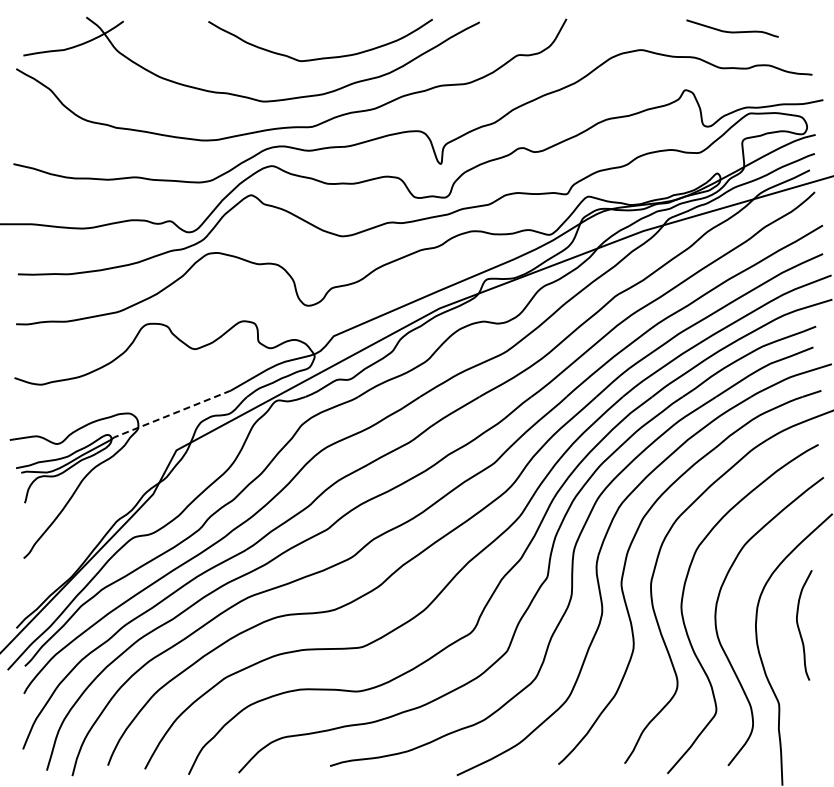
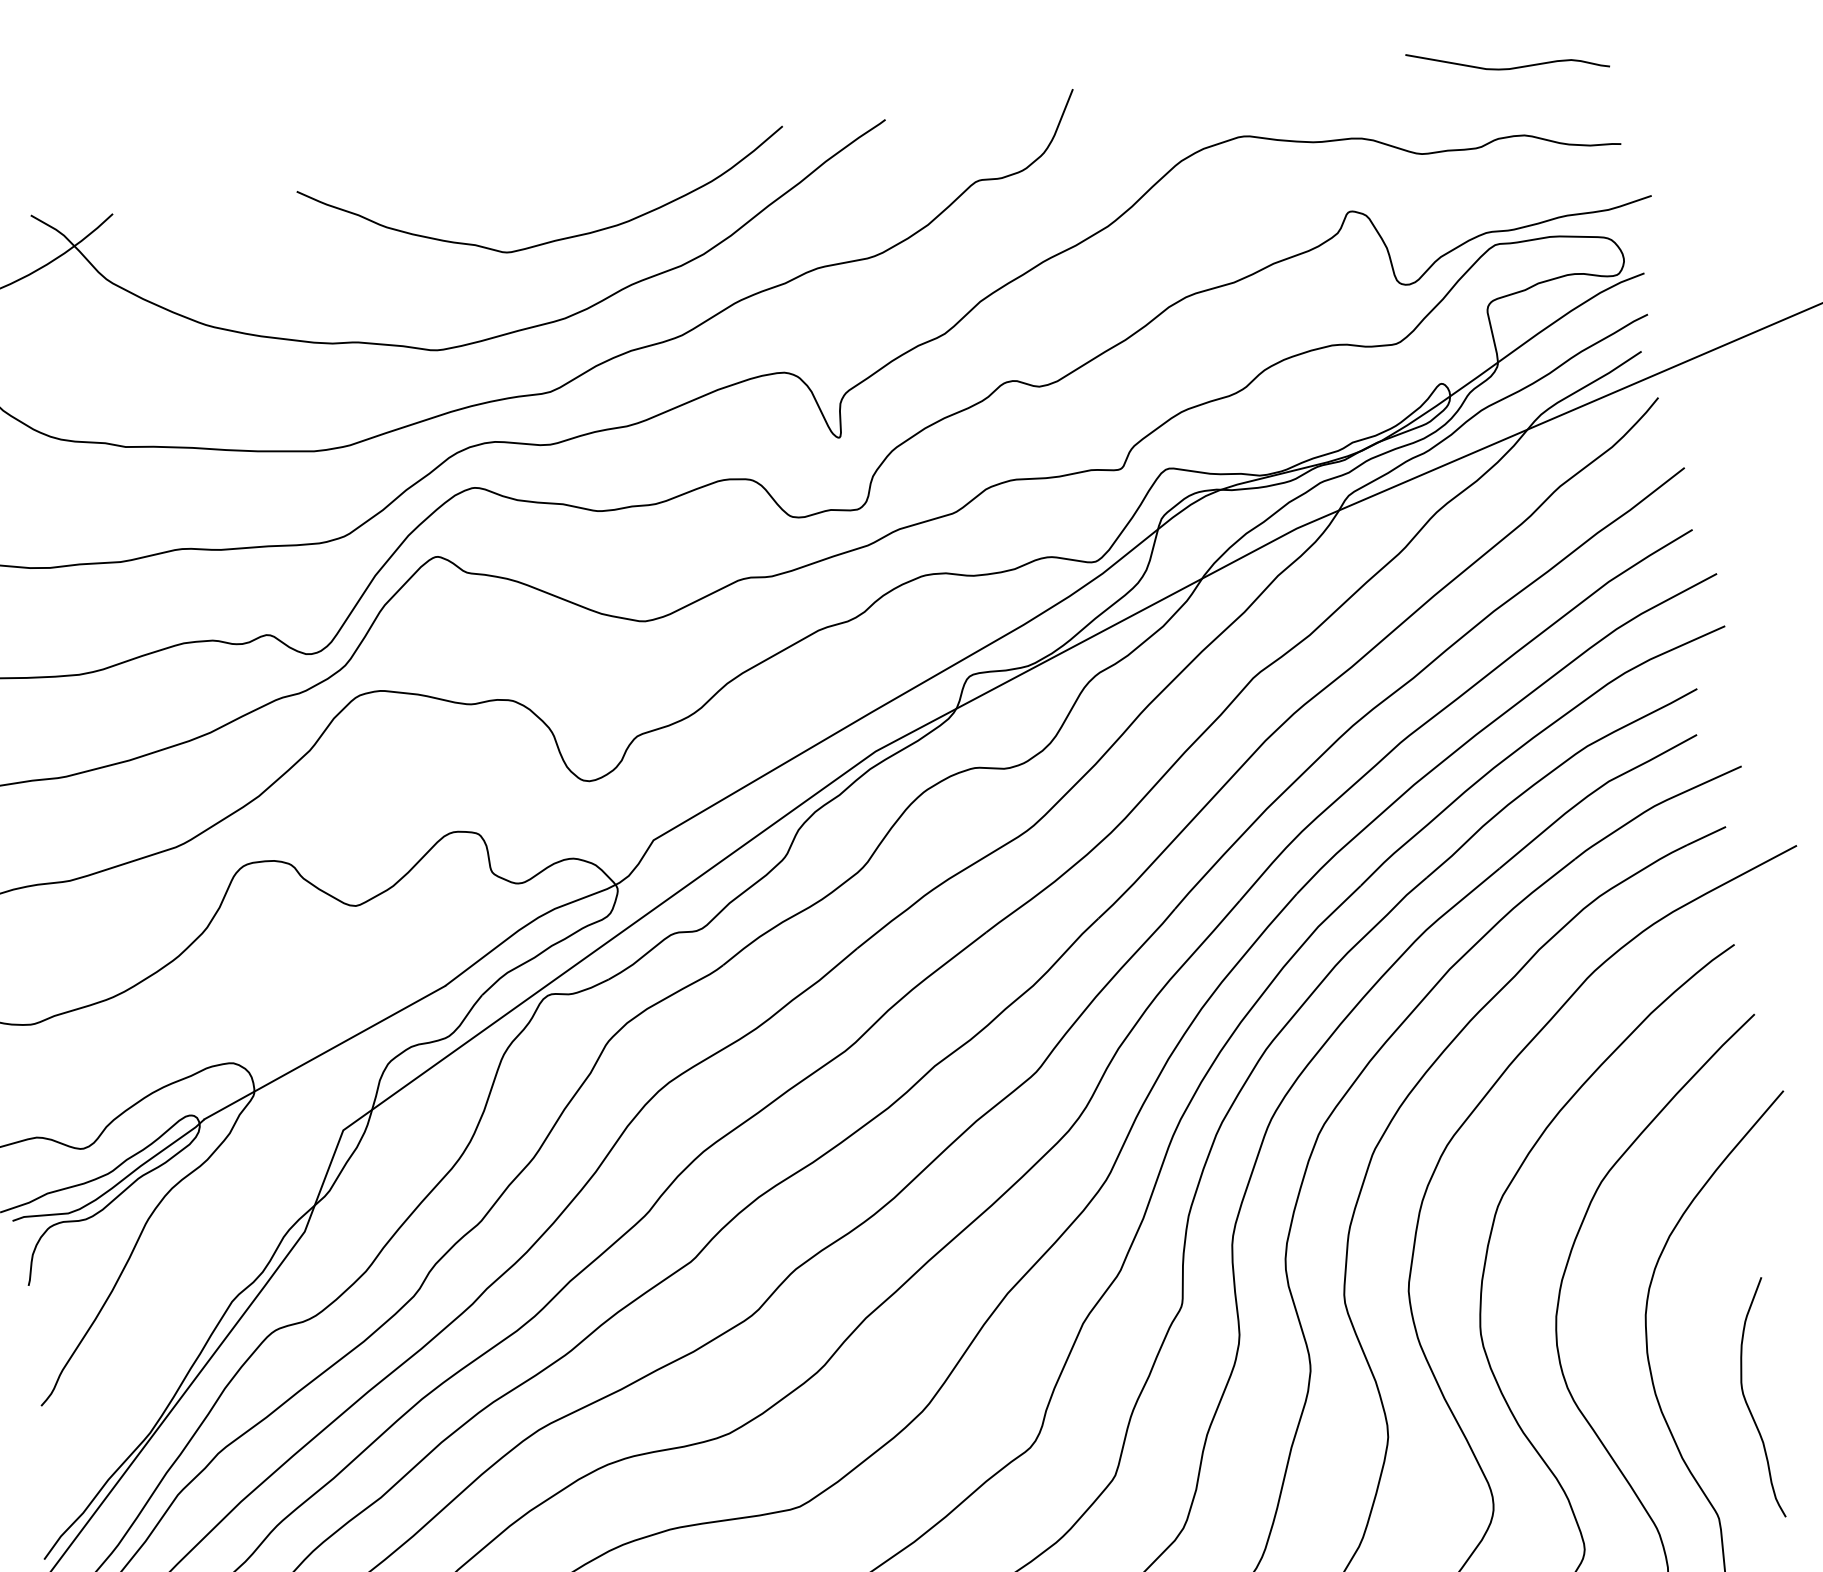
curve: (732, 31) -> (1508, 66), moved
line: (172, 414) -> (324, 1053), dashed -> solid
curve: (799, 627) -> (1749, 1404), moved

